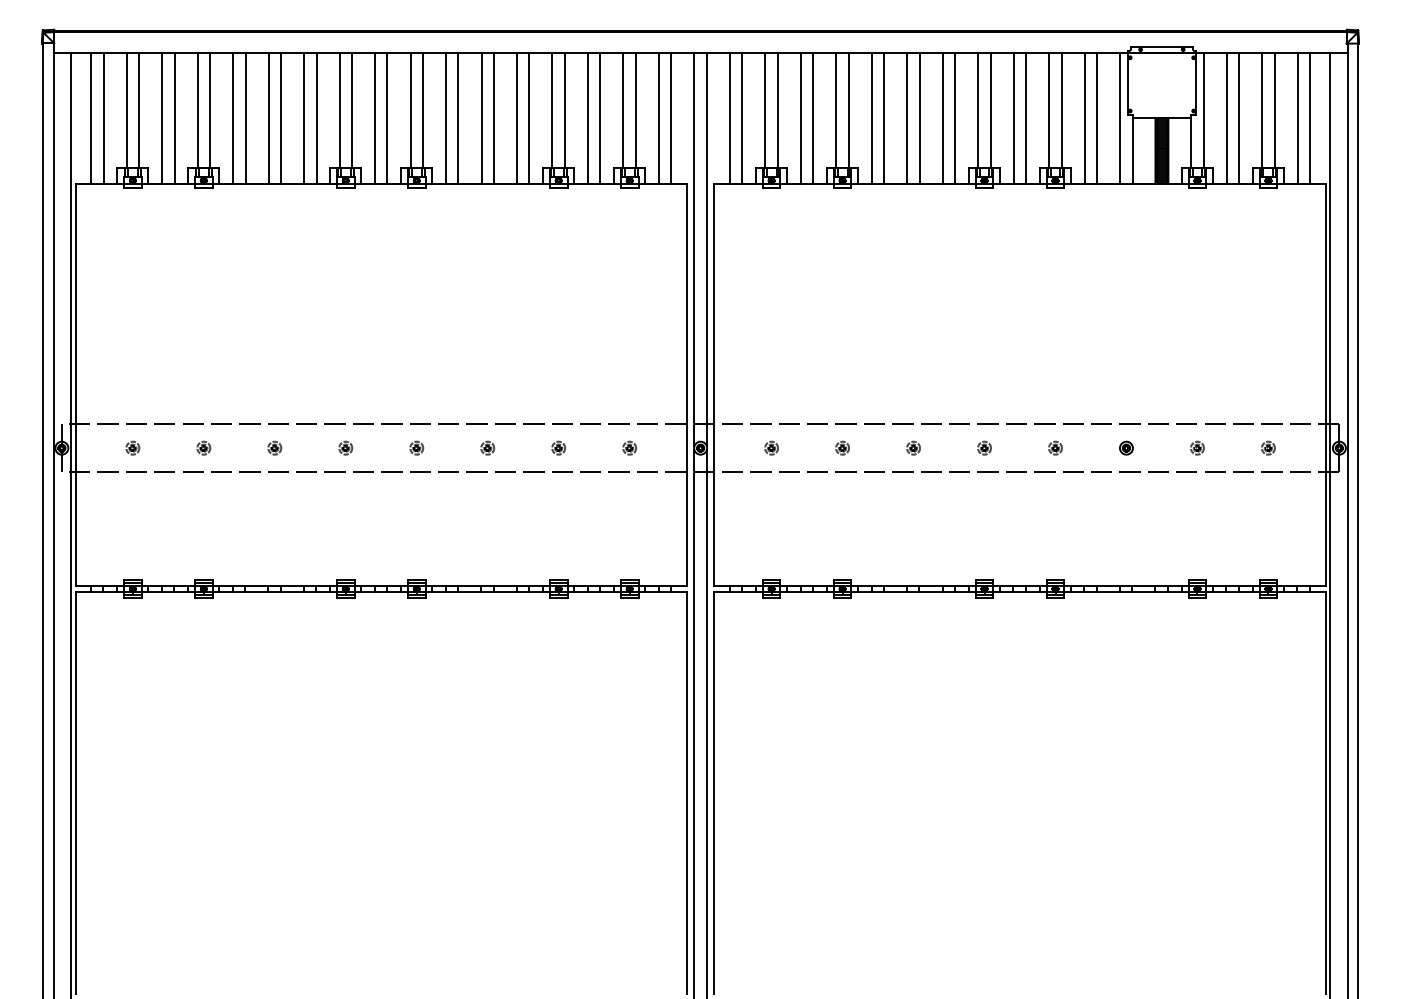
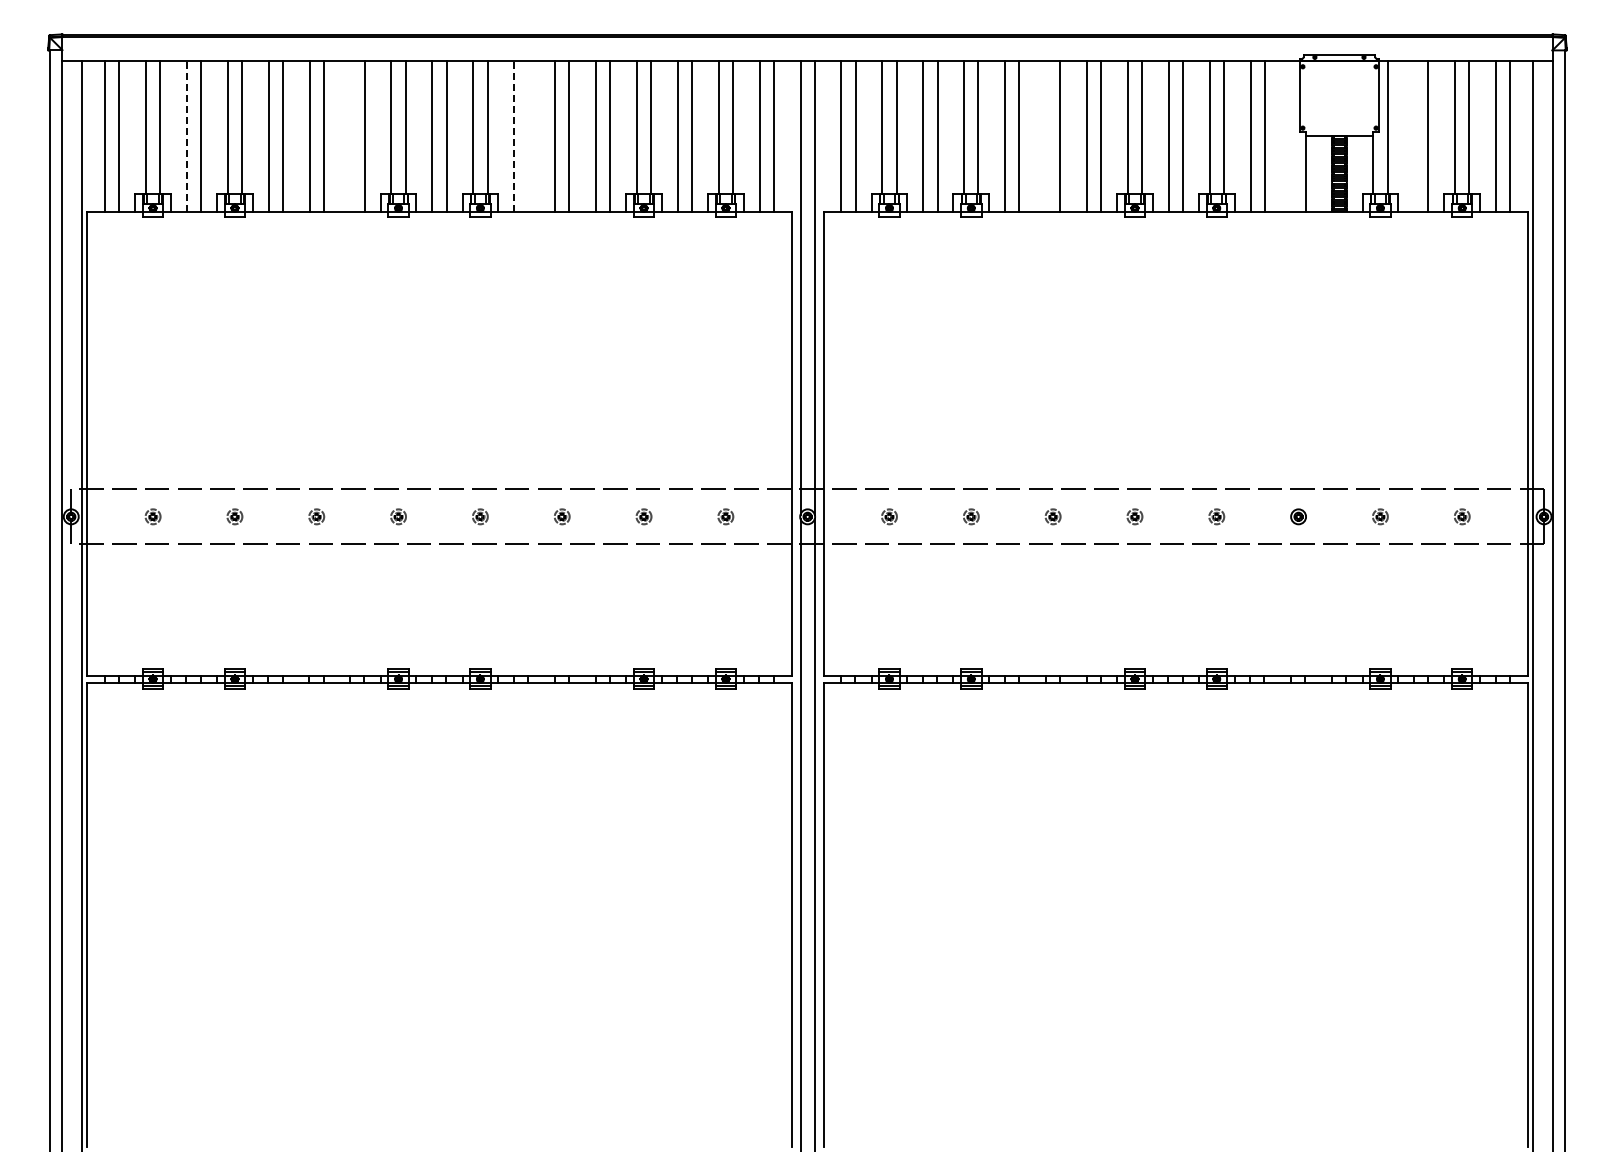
line: (161, 118) -> (186, 136), solid -> dashed
line: (304, 118) -> (350, 136), removed
line: (446, 118) -> (514, 136), solid -> dashed
line: (458, 118) -> (528, 136), removed
line: (906, 118) -> (1045, 136), removed
line: (1120, 118) -> (1291, 136), removed
line: (1227, 118) -> (1414, 136), removed

